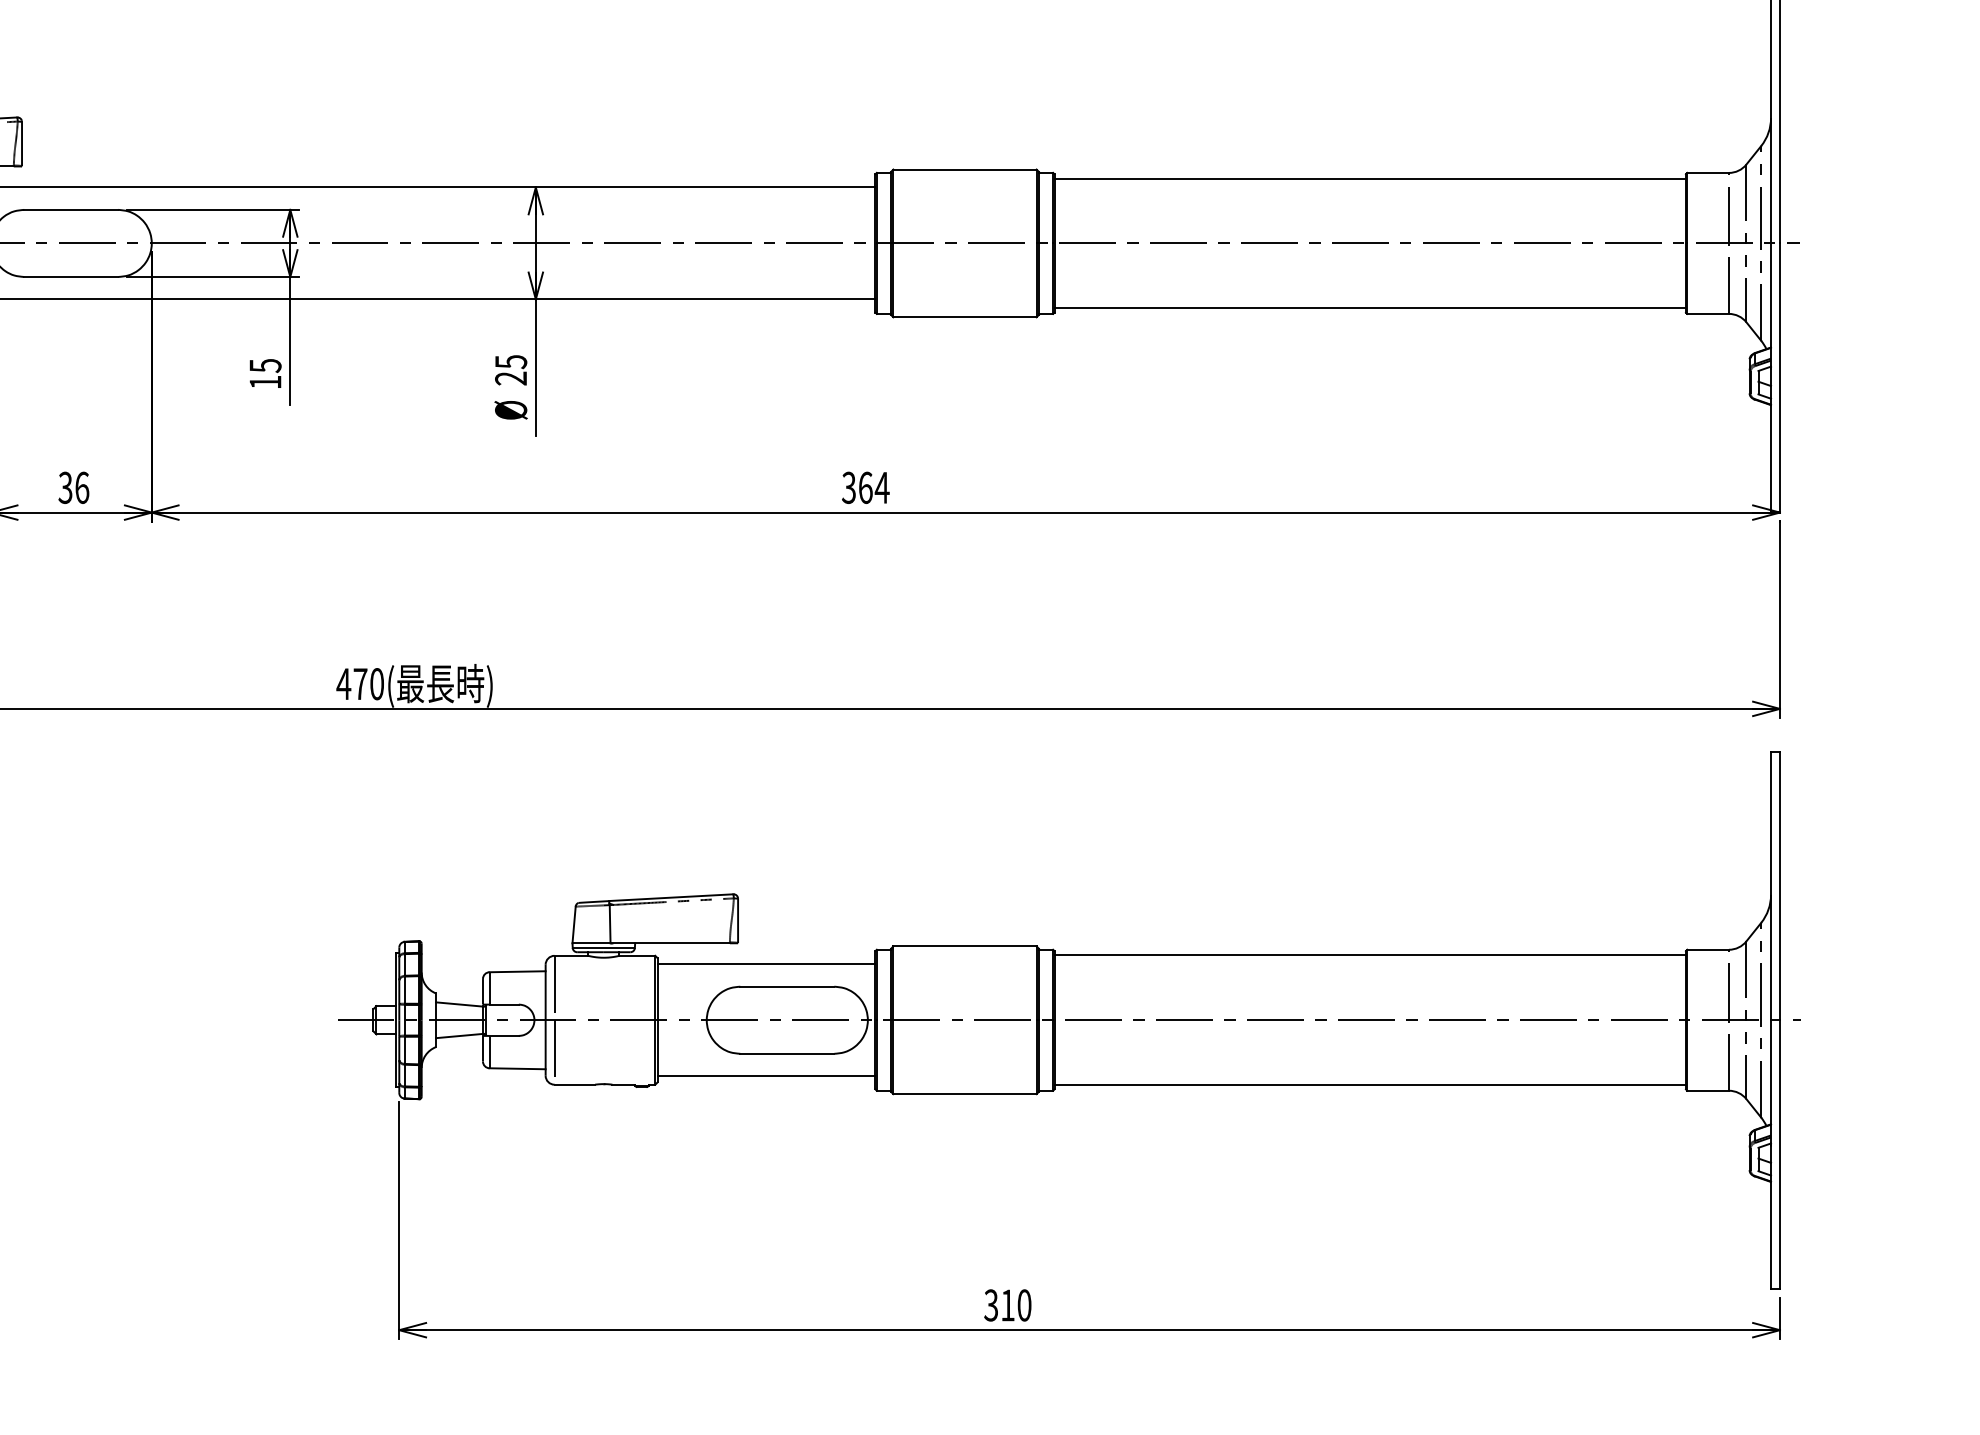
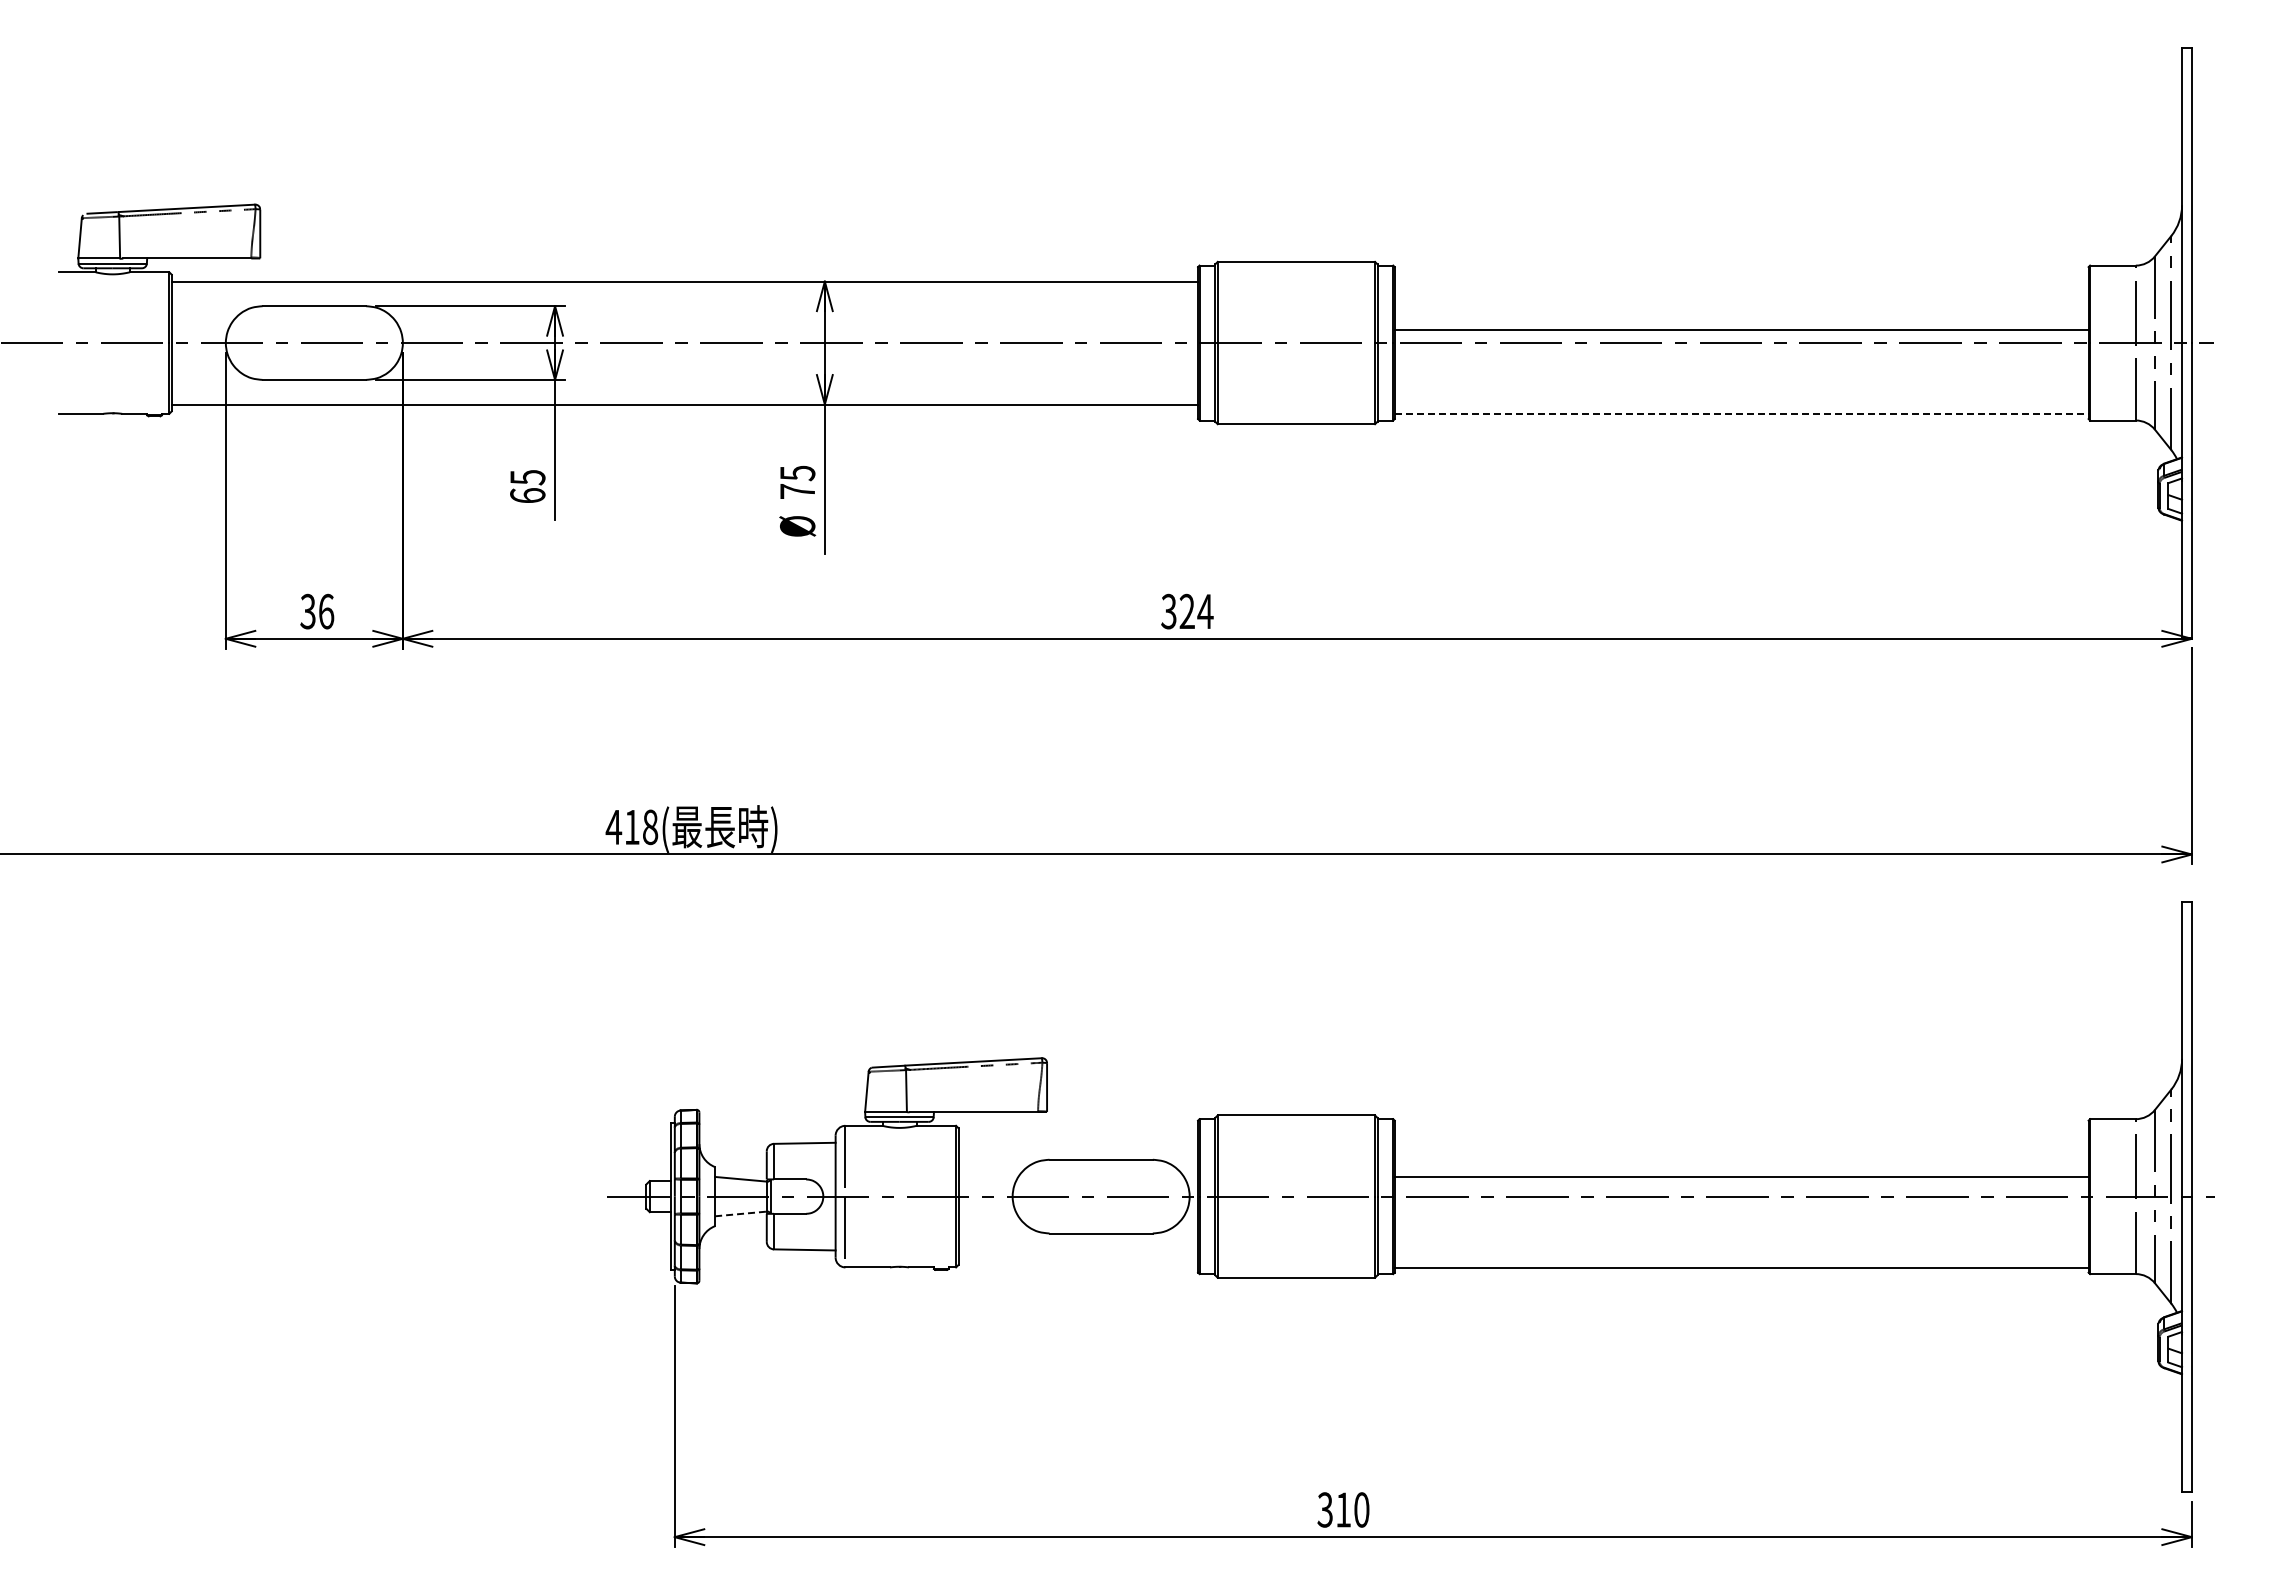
line: (1370, 178) -> (1741, 329), moved
line: (1370, 308) -> (1741, 414), solid -> dashed
text: (510, 378) -> (797, 491), 25 -> 75
text: (265, 382) -> (527, 495), 15 -> 65
text: (865, 487) -> (1187, 611), 364 -> 324
text: (368, 683) -> (641, 826), 470( -> 418(
line: (1370, 955) -> (1741, 1177), moved
line: (766, 964) -> (1078, 1135), removed
line: (459, 1035) -> (741, 1213), solid -> dashed
line: (766, 1076) -> (1078, 1258), removed

